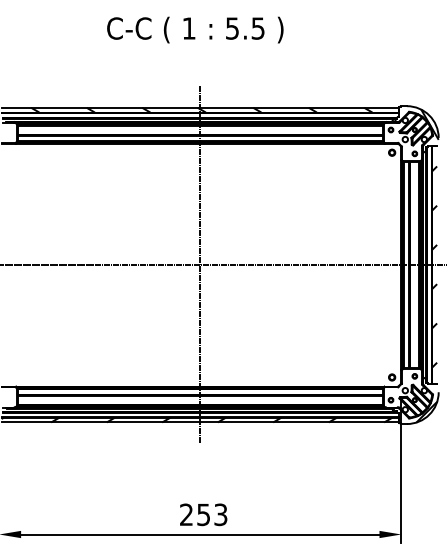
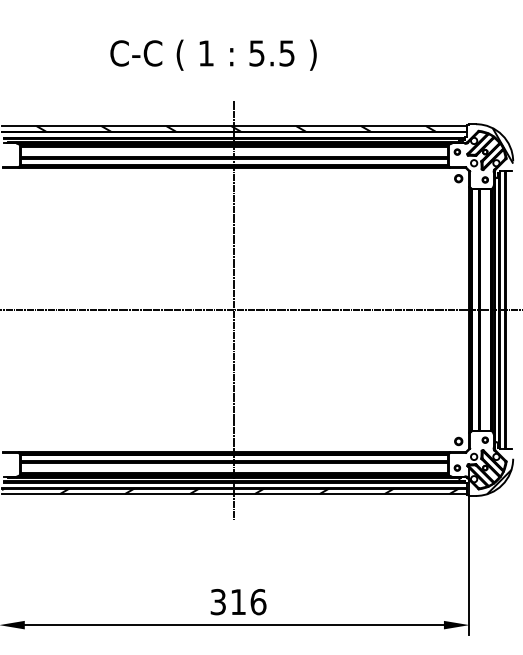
text: (195, 29) -> (213, 54), moved
hatch: (434, 266) -> (508, 311), removed
text: (203, 514) -> (238, 601), 253 -> 316

